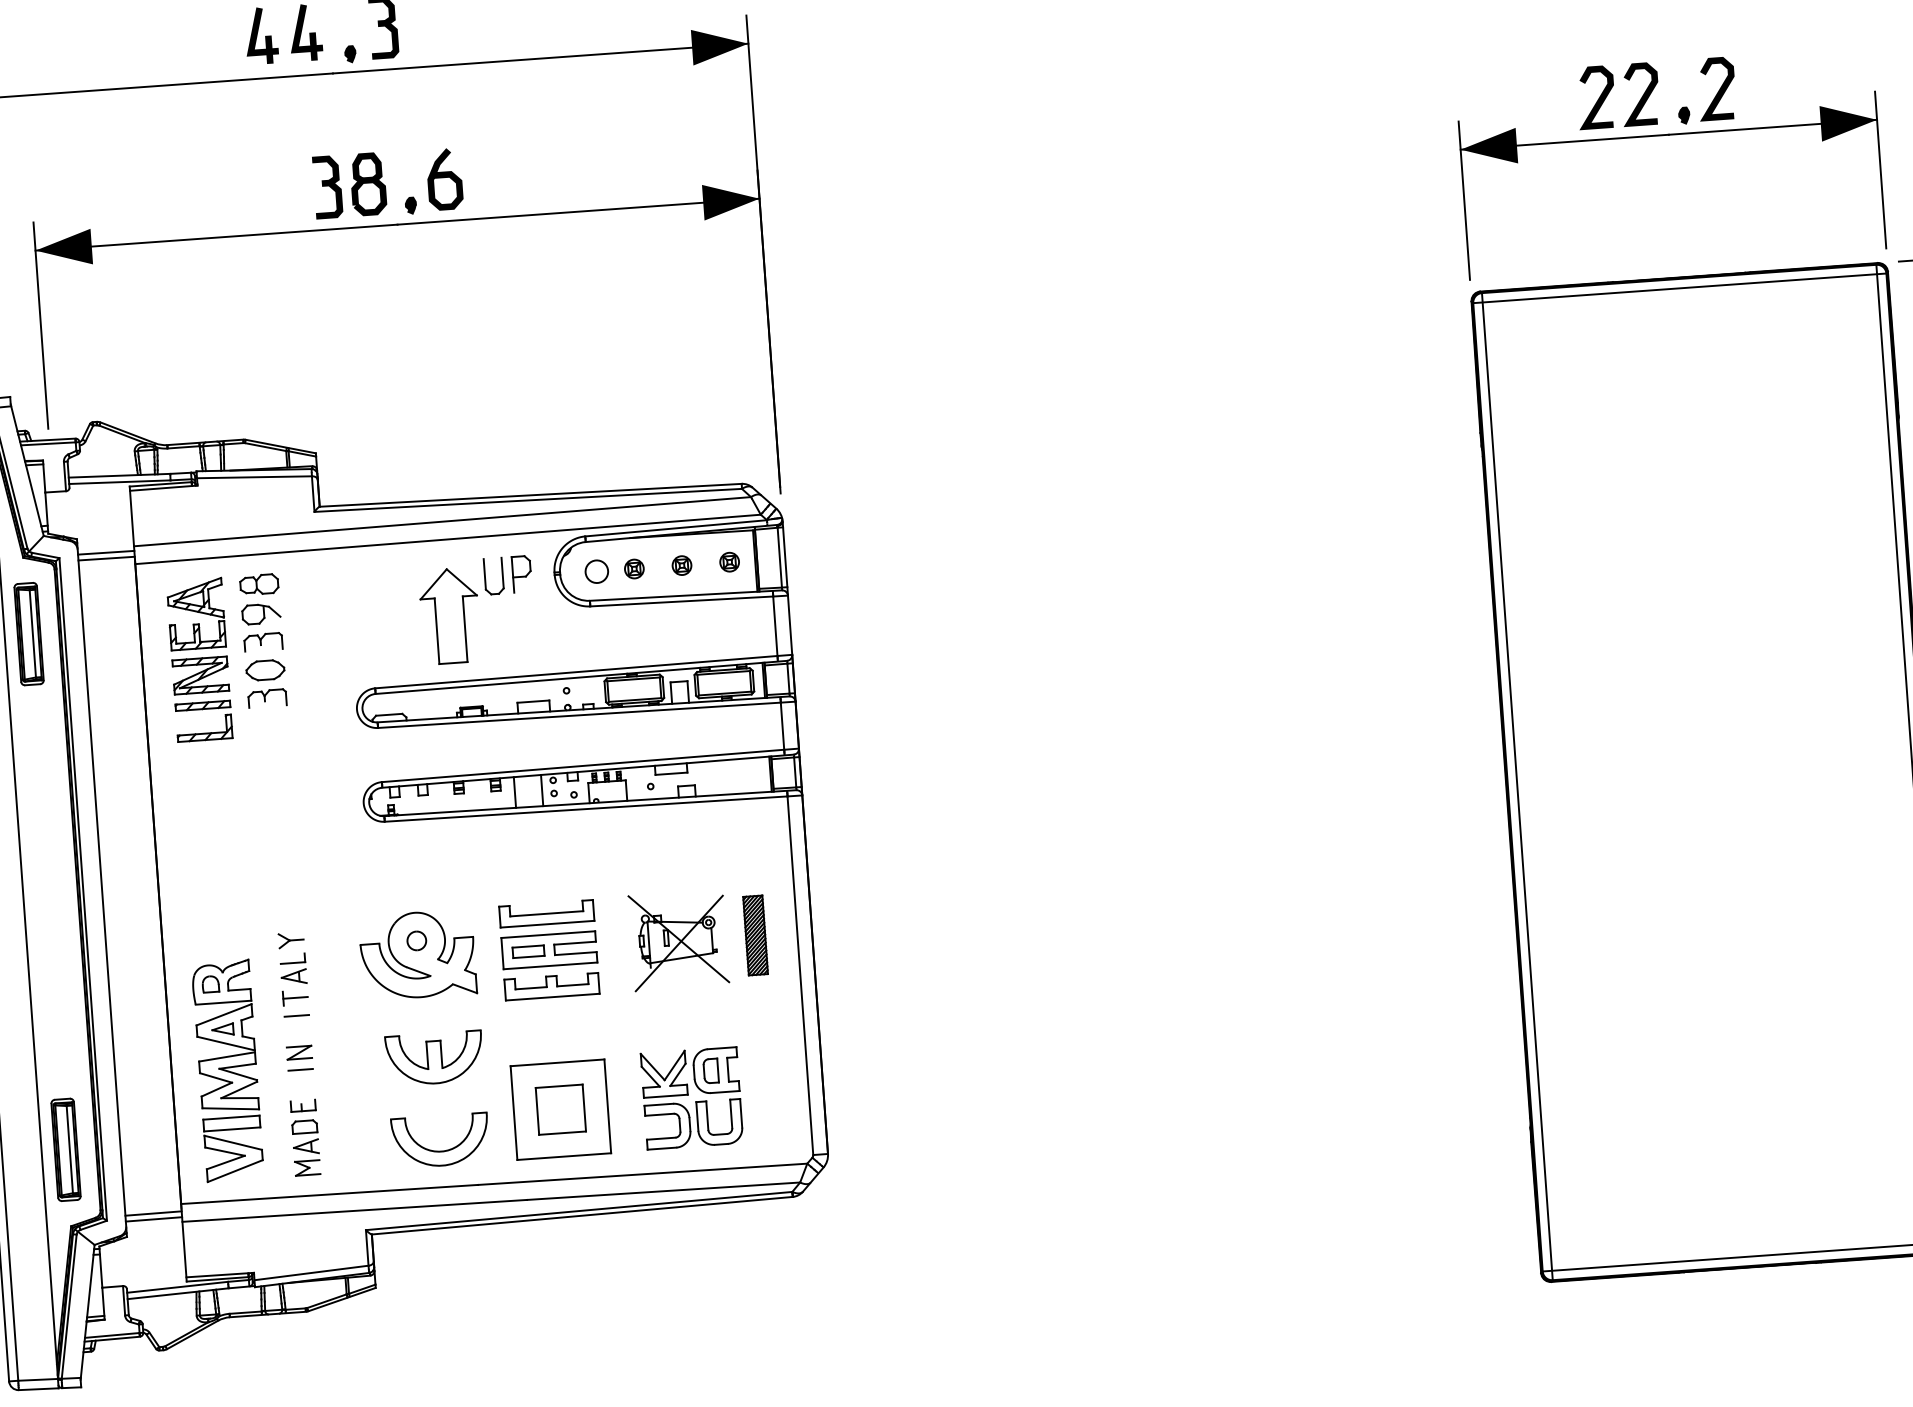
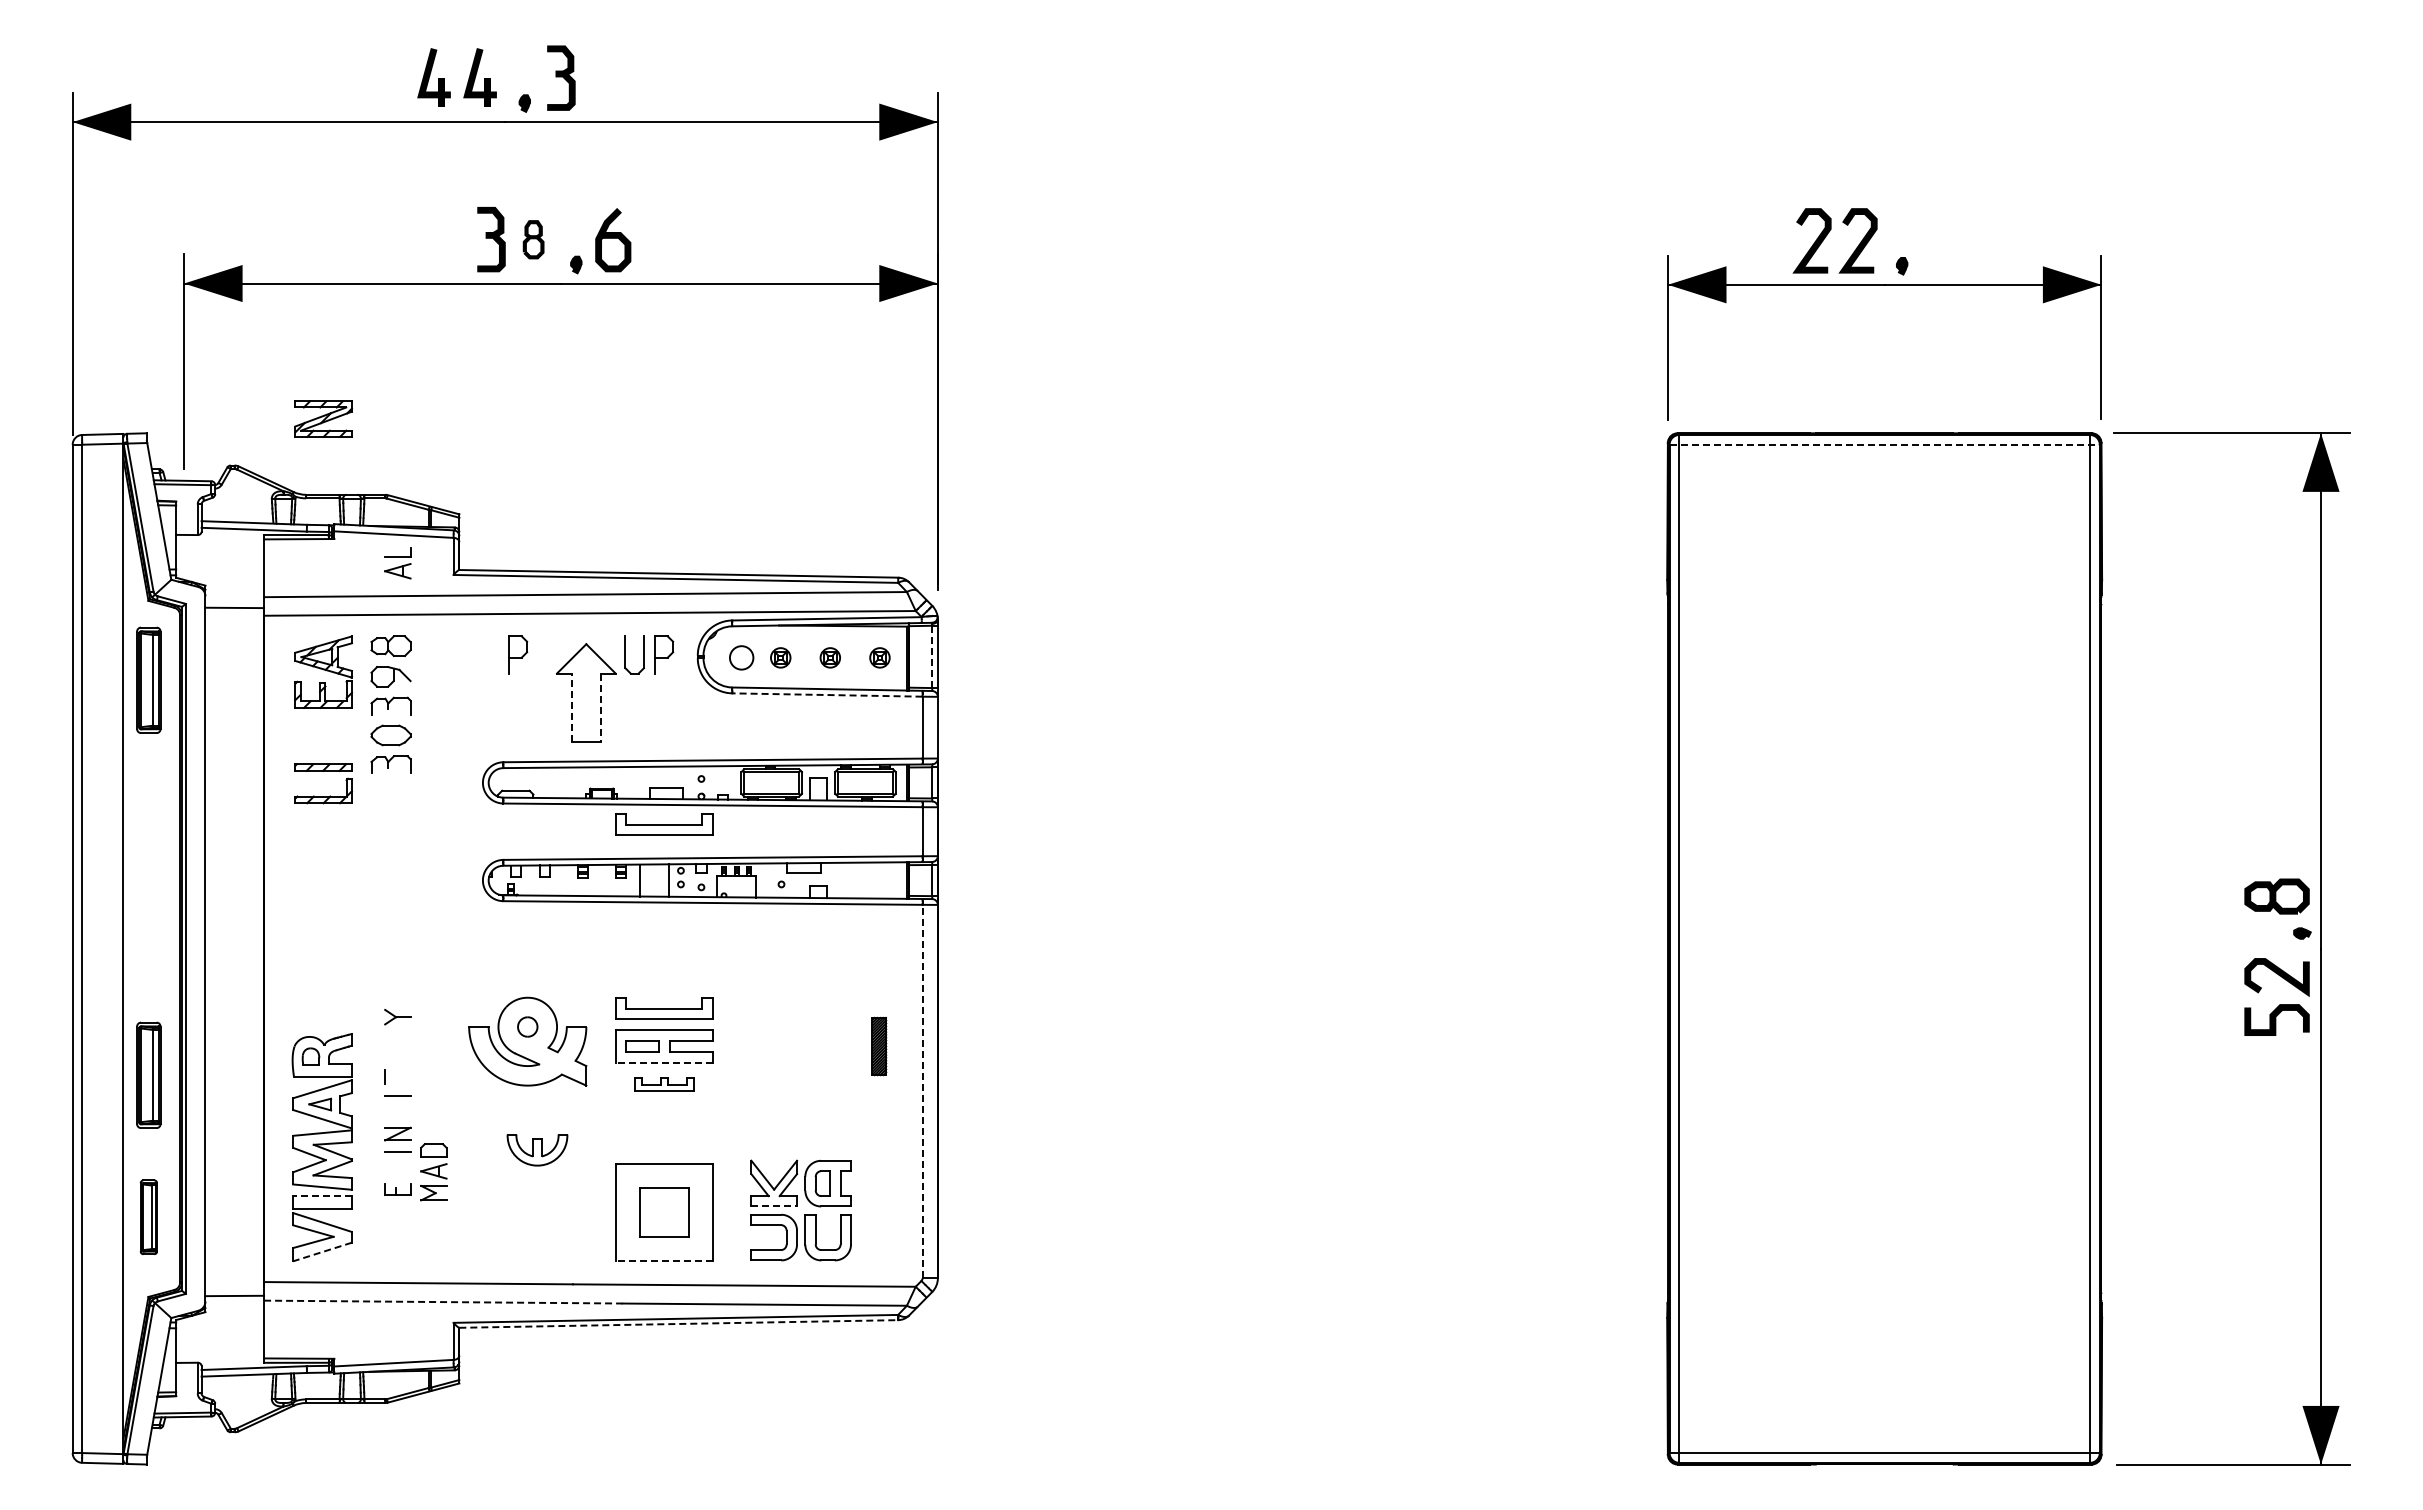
curve: (1718, 90) -> (1939, 242), removed
part: (368, 184) -> (533, 239), size x0.6
line: (1680, 288) -> (1885, 444), solid -> dashed
line: (105, 552) -> (234, 601), removed
line: (780, 558) -> (932, 657), solid -> dashed
part: (382, 583) -> (518, 654), added
line: (680, 601) -> (826, 695), solid -> dashed
line: (464, 630) -> (600, 708), solid -> dashed
line: (436, 631) -> (571, 707), solid -> dashed
part: (200, 675) -> (323, 418), moved
part: (534, 737) -> (664, 824), added
part: (755, 935) -> (879, 1046), size x0.7
part: (679, 939) -> (799, 1045), removed
line: (550, 965) -> (664, 1062), solid -> dashed
part: (293, 969) -> (397, 563), moved
line: (800, 975) -> (922, 1091), solid -> dashed
part: (552, 986) -> (664, 1084), size x0.6
line: (295, 998) -> (397, 1077), removed
part: (55, 1012) -> (148, 1074), added
part: (434, 1057) -> (537, 1149), size x0.6
line: (666, 1096) -> (774, 1206), solid -> dashed
line: (231, 1117) -> (322, 1196), solid -> dashed
part: (305, 1148) -> (433, 1172), moved
part: (65, 1149) -> (148, 1216), size x0.7
part: (437, 1150) -> (533, 1245), removed
line: (564, 1156) -> (664, 1261), solid -> dashed
line: (235, 1171) -> (322, 1252), solid -> dashed
line: (354, 1211) -> (443, 1302), solid -> dashed
line: (153, 1213) -> (234, 1289), removed
line: (582, 1215) -> (678, 1323), solid -> dashed

